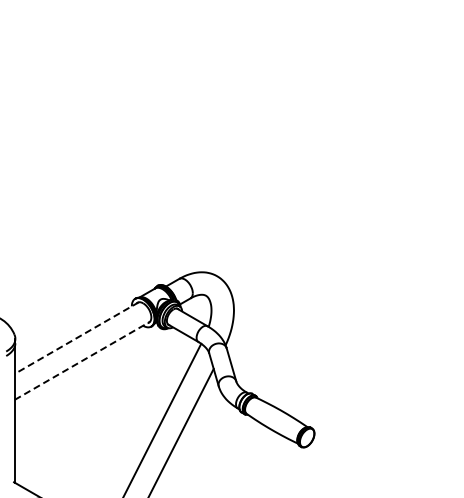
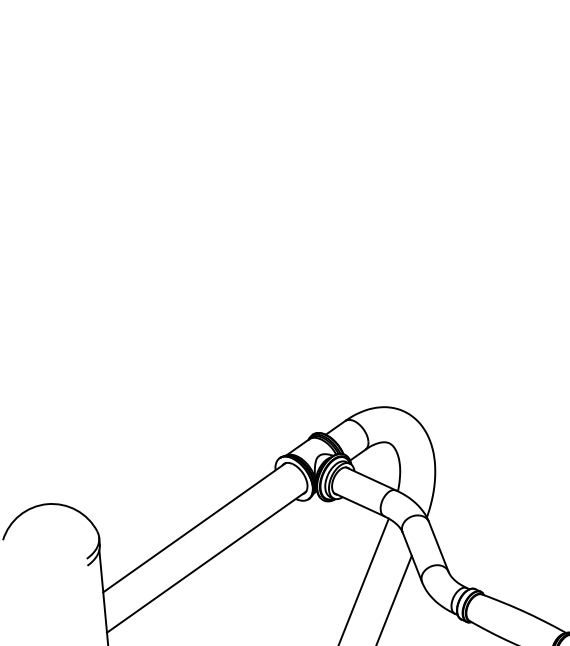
line: (76, 338) -> (194, 528), dashed -> solid
line: (82, 360) -> (206, 561), dashed -> solid

